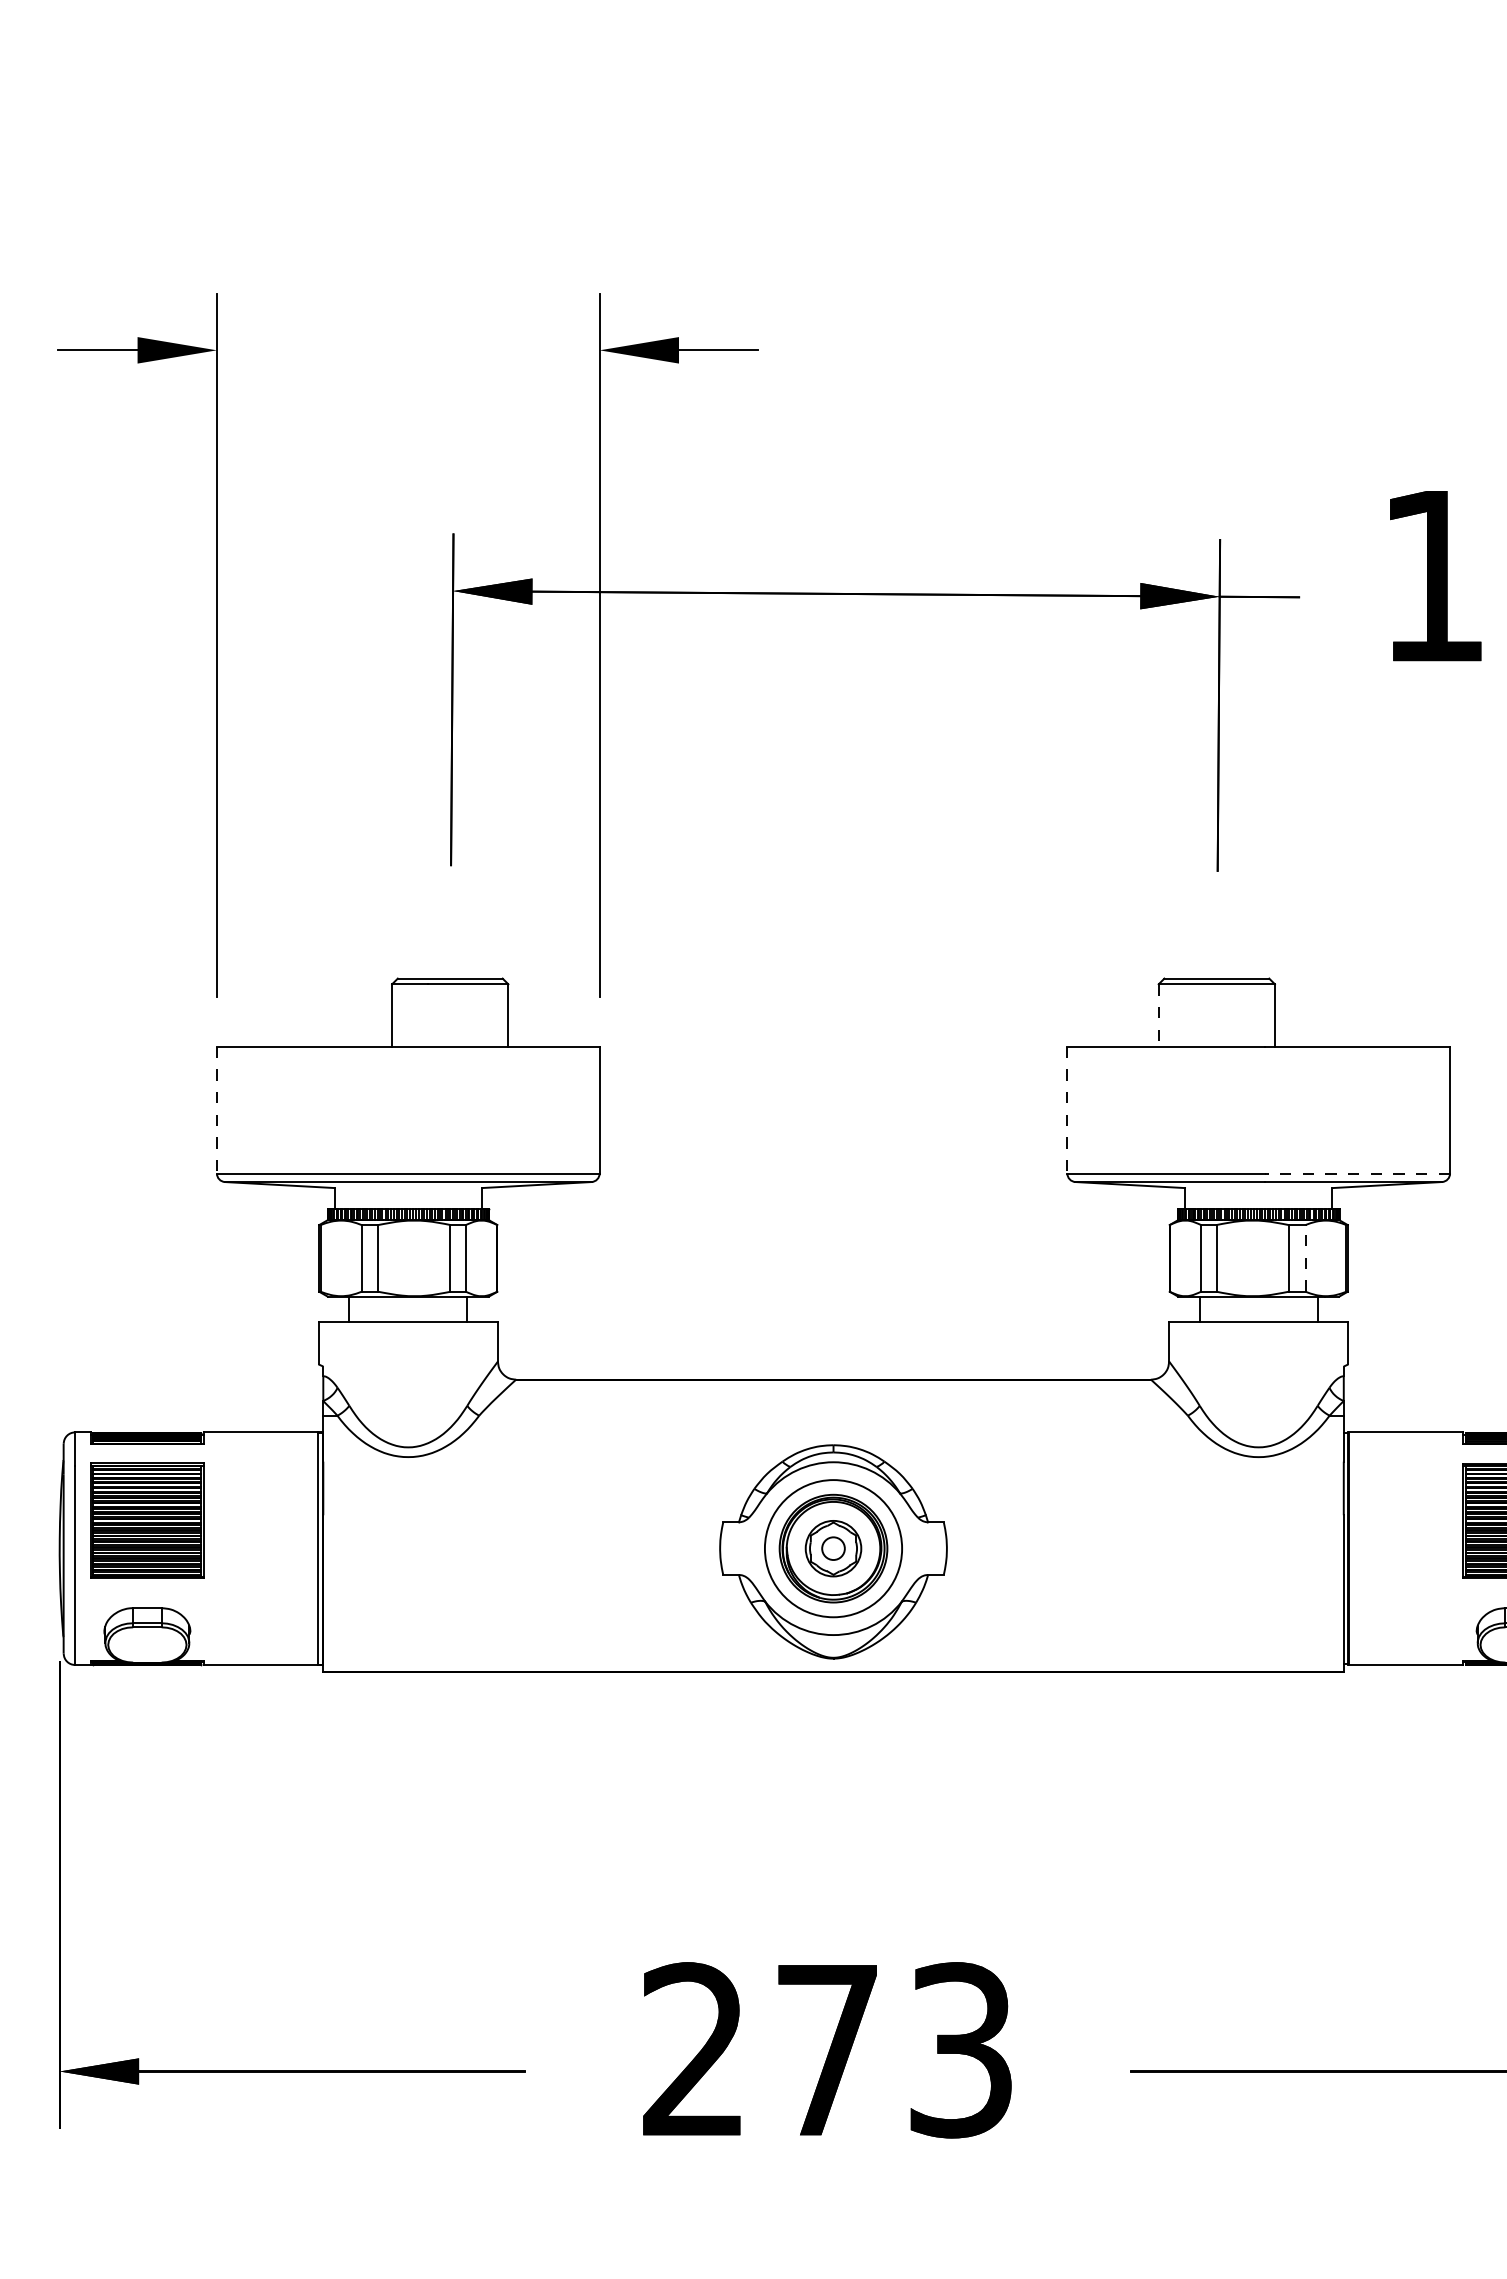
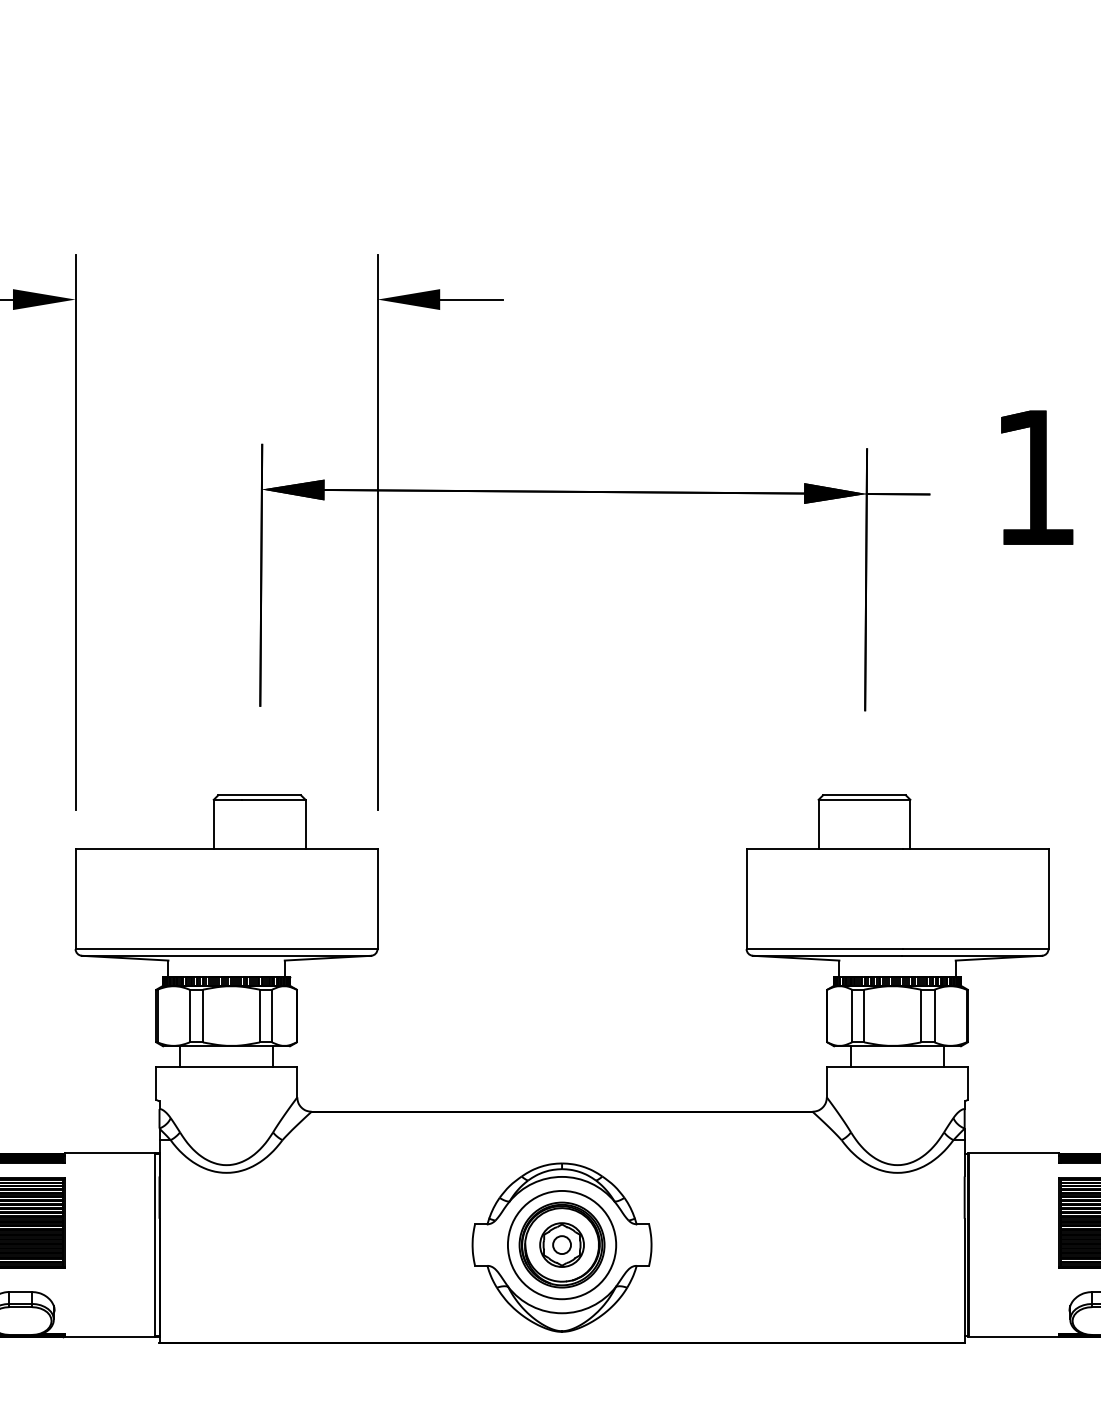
line: (1158, 1015) -> (818, 824), dashed -> solid
line: (216, 1110) -> (75, 899), dashed -> solid
line: (1067, 1110) -> (746, 899), dashed -> solid
line: (1357, 1173) -> (975, 949), dashed -> solid
line: (1305, 1257) -> (934, 1015), dashed -> solid

